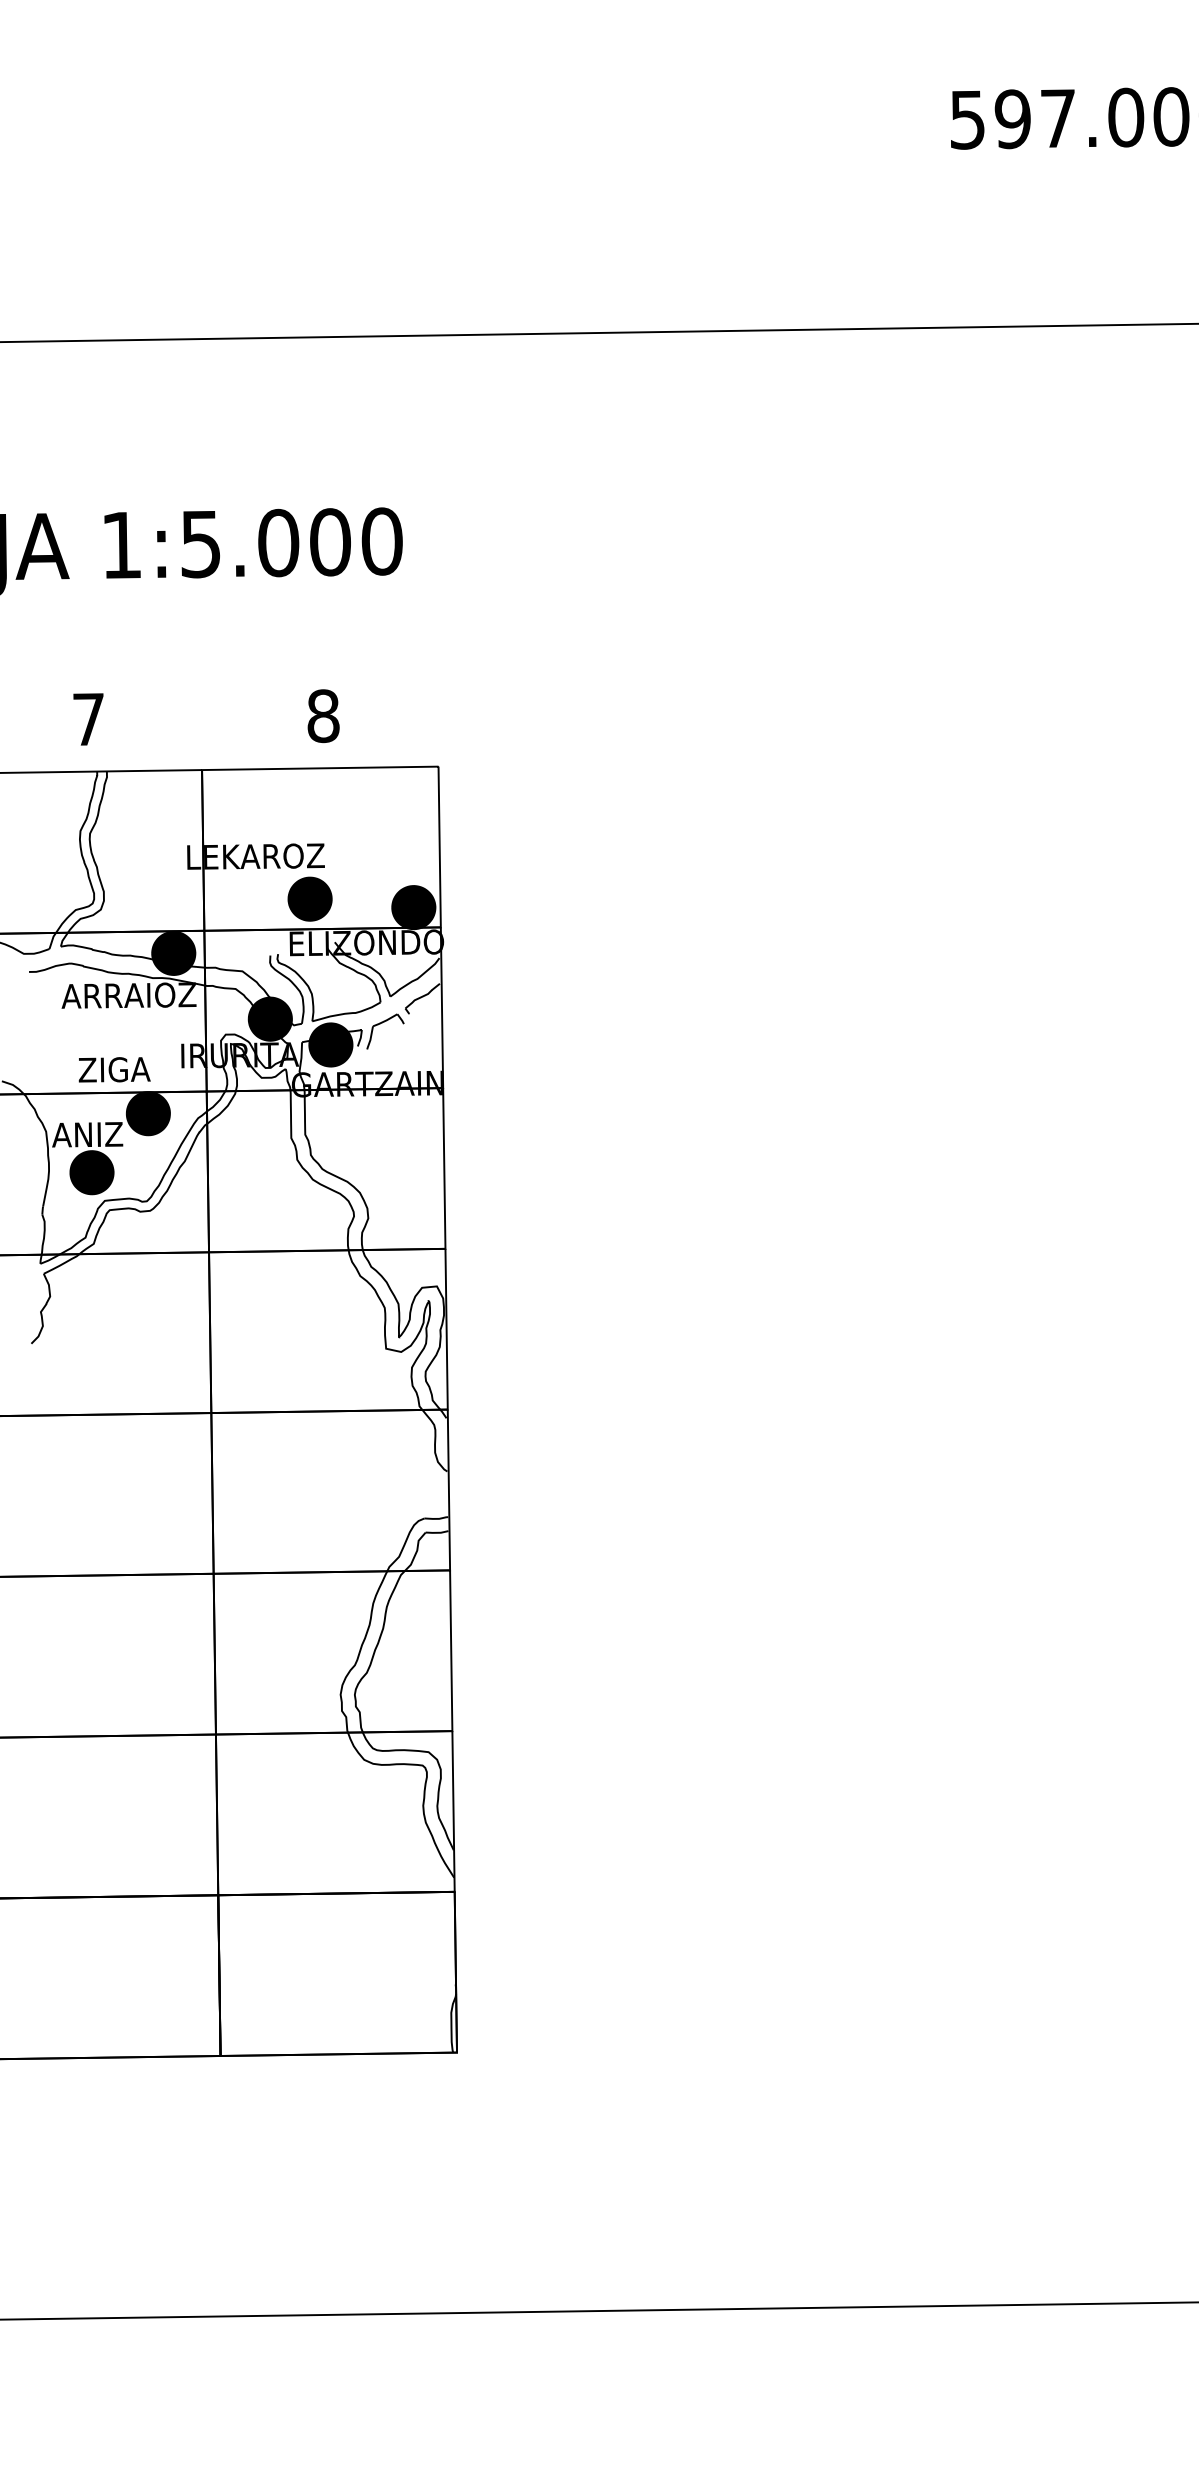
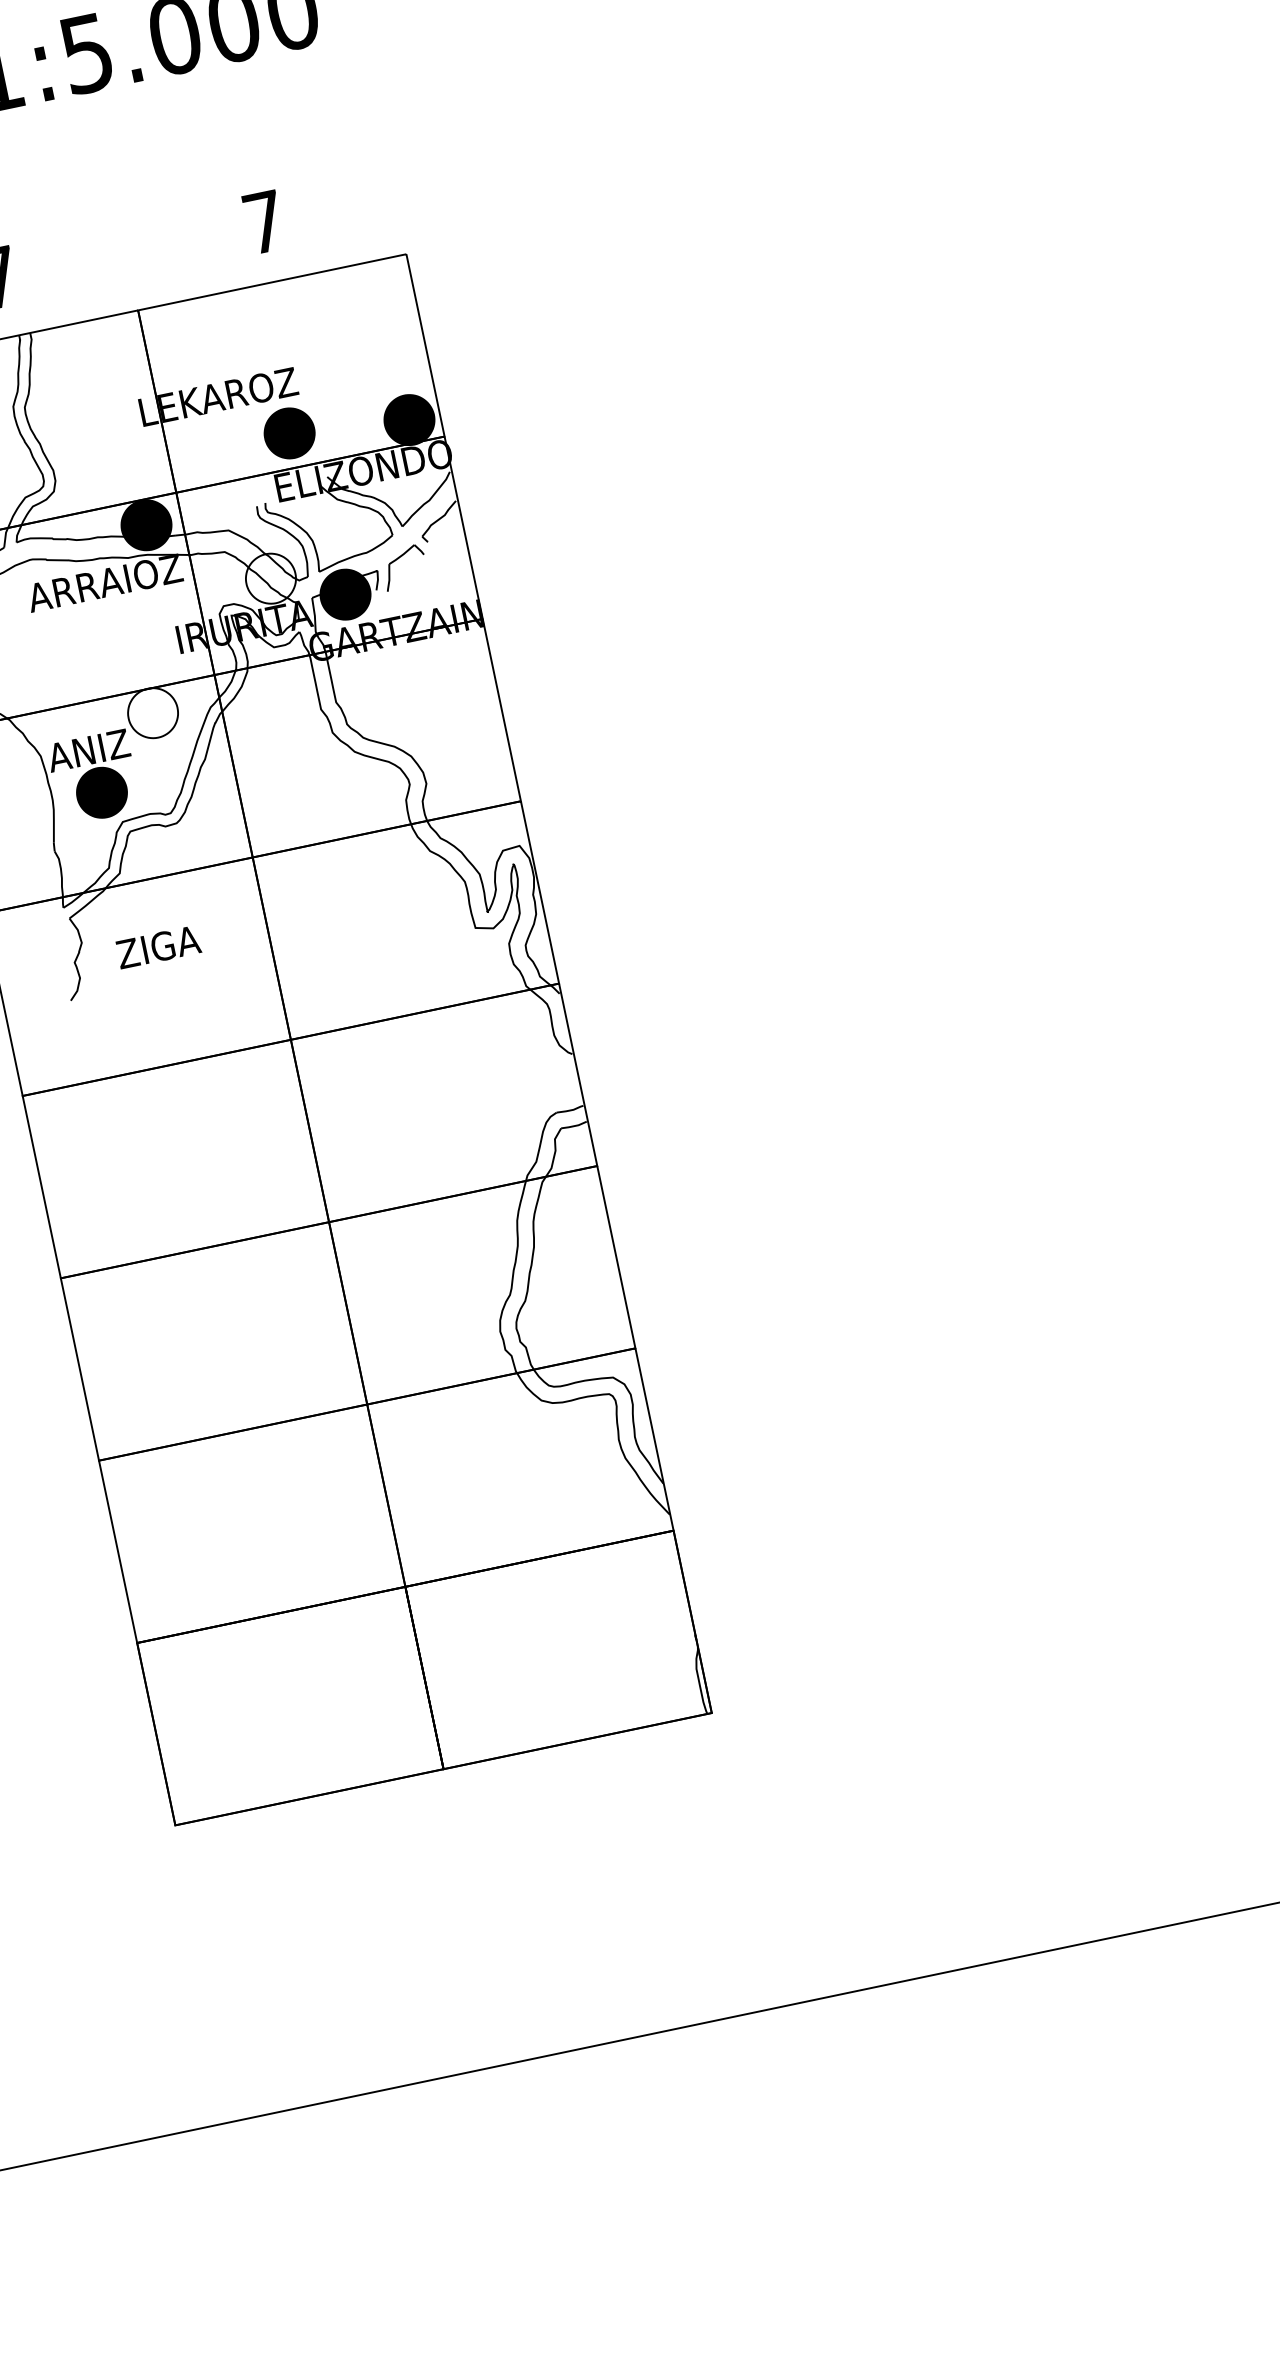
text: (323, 716) -> (264, 222), 8 -> 7
fill: (269, 1018) -> (269, 578), removed
text: (114, 1069) -> (158, 946), moved
fill: (147, 1113) -> (152, 713), removed

